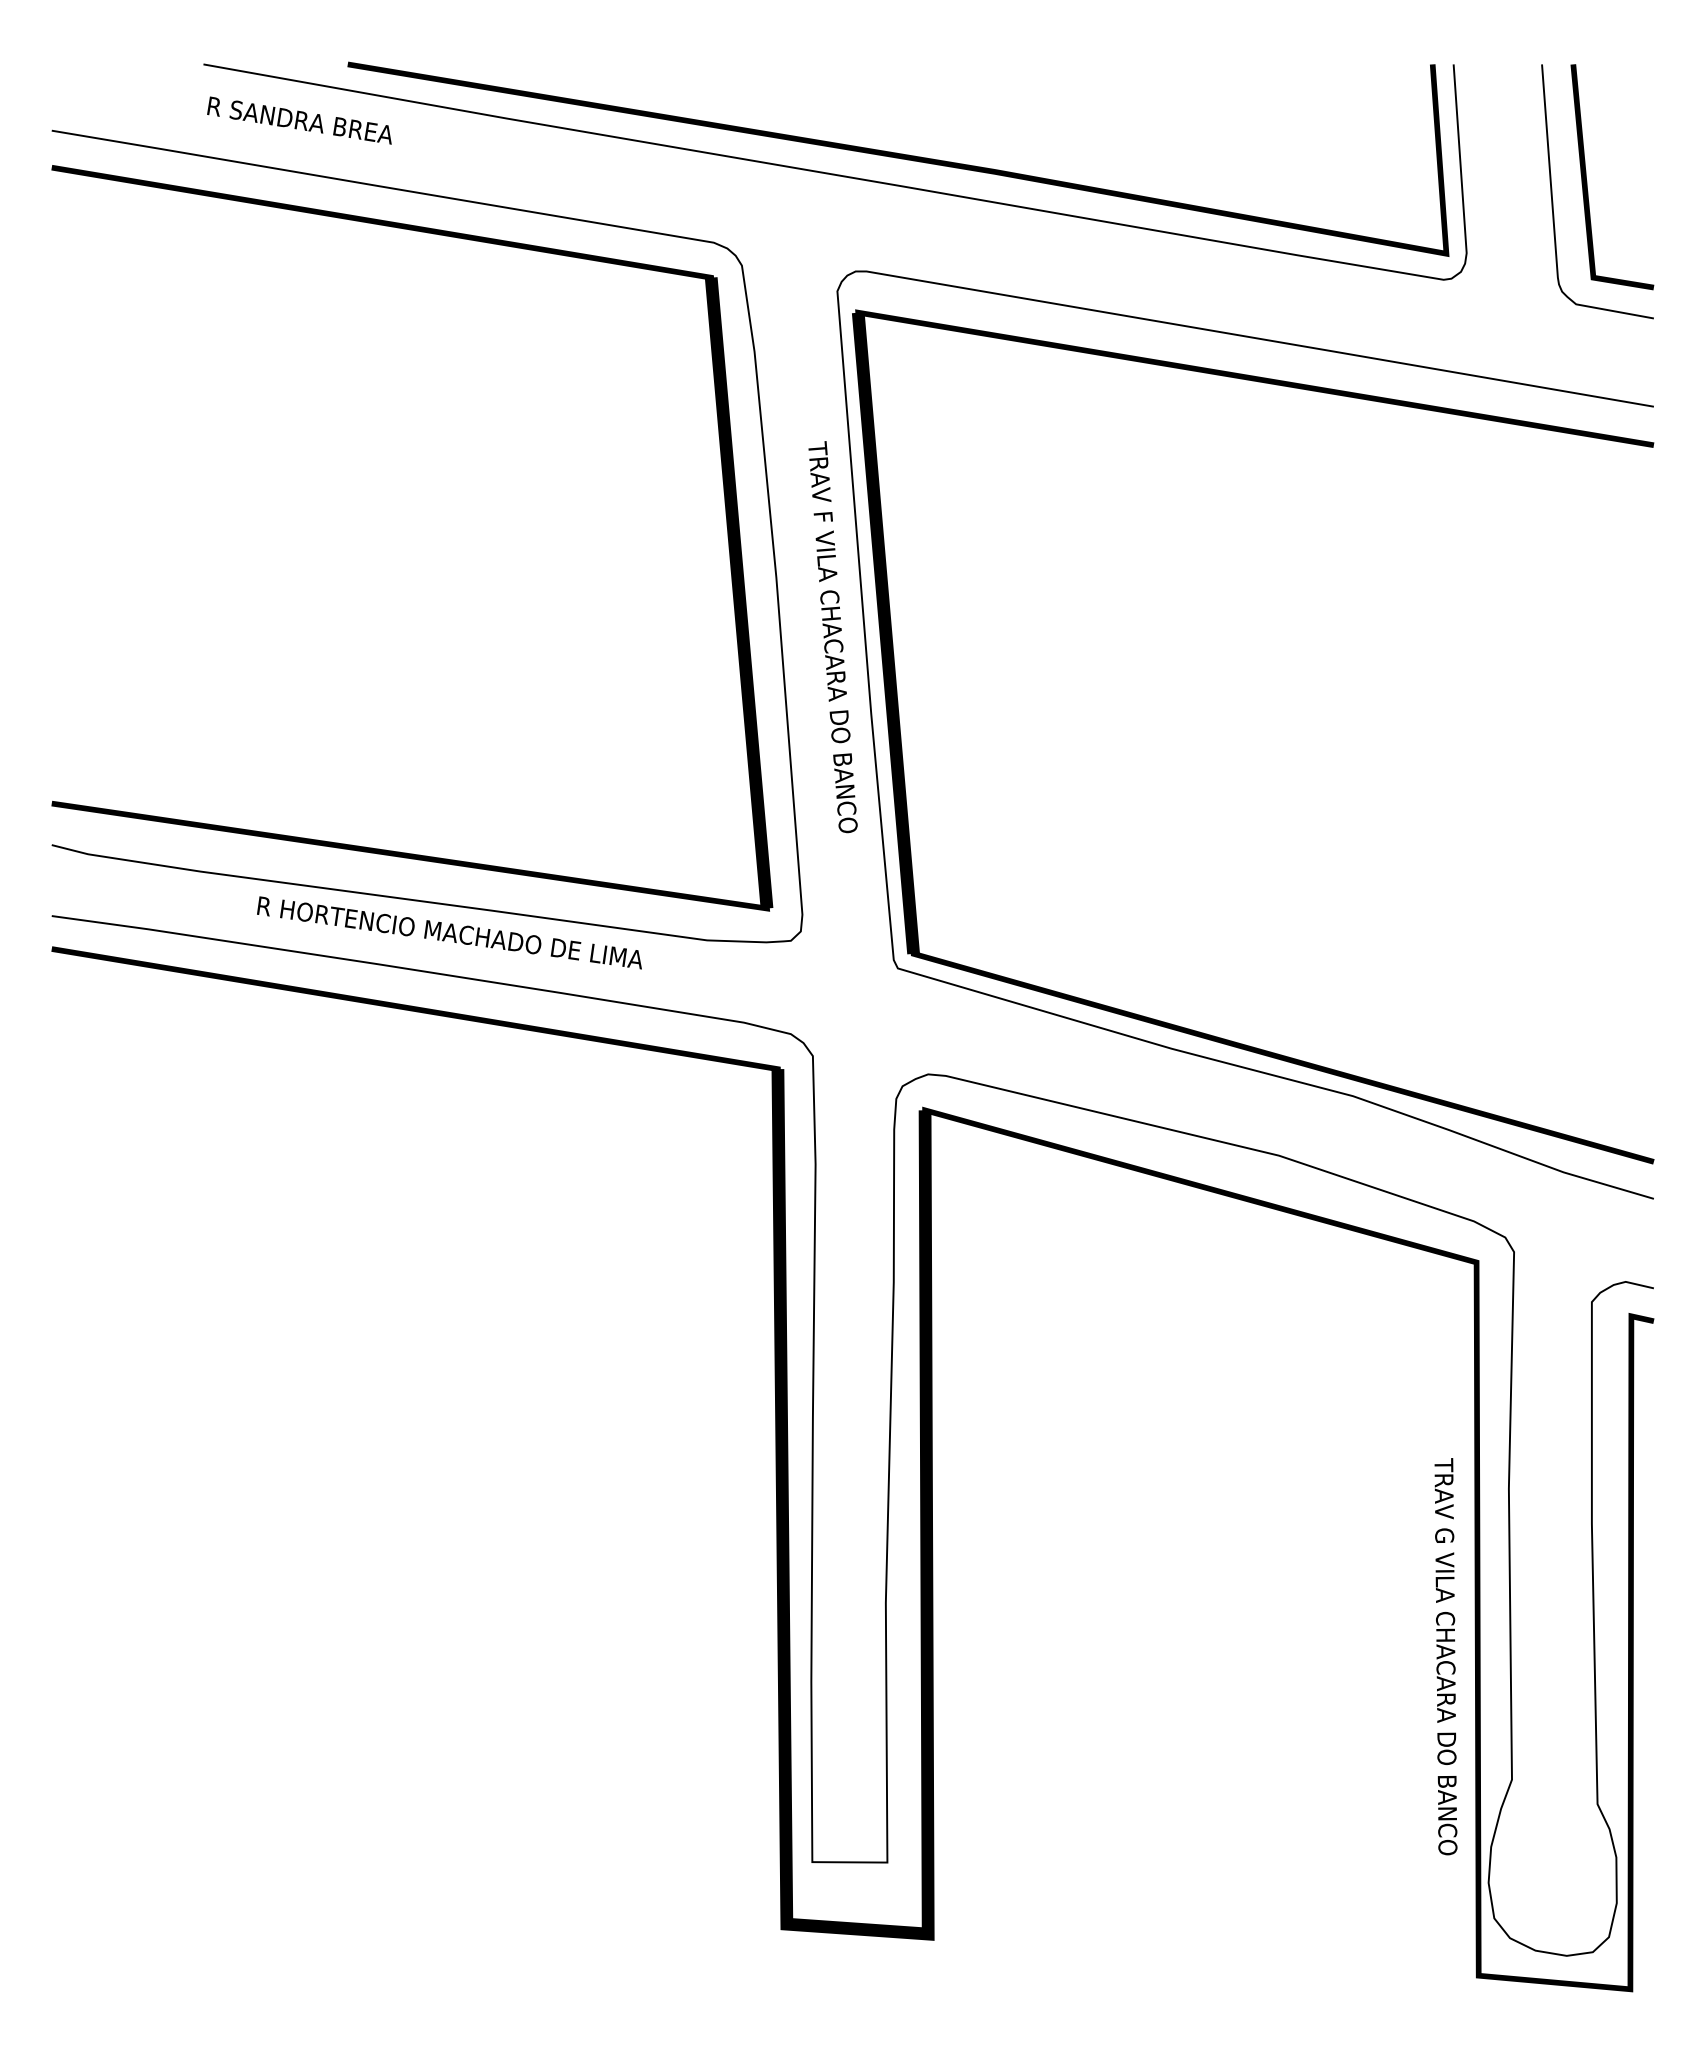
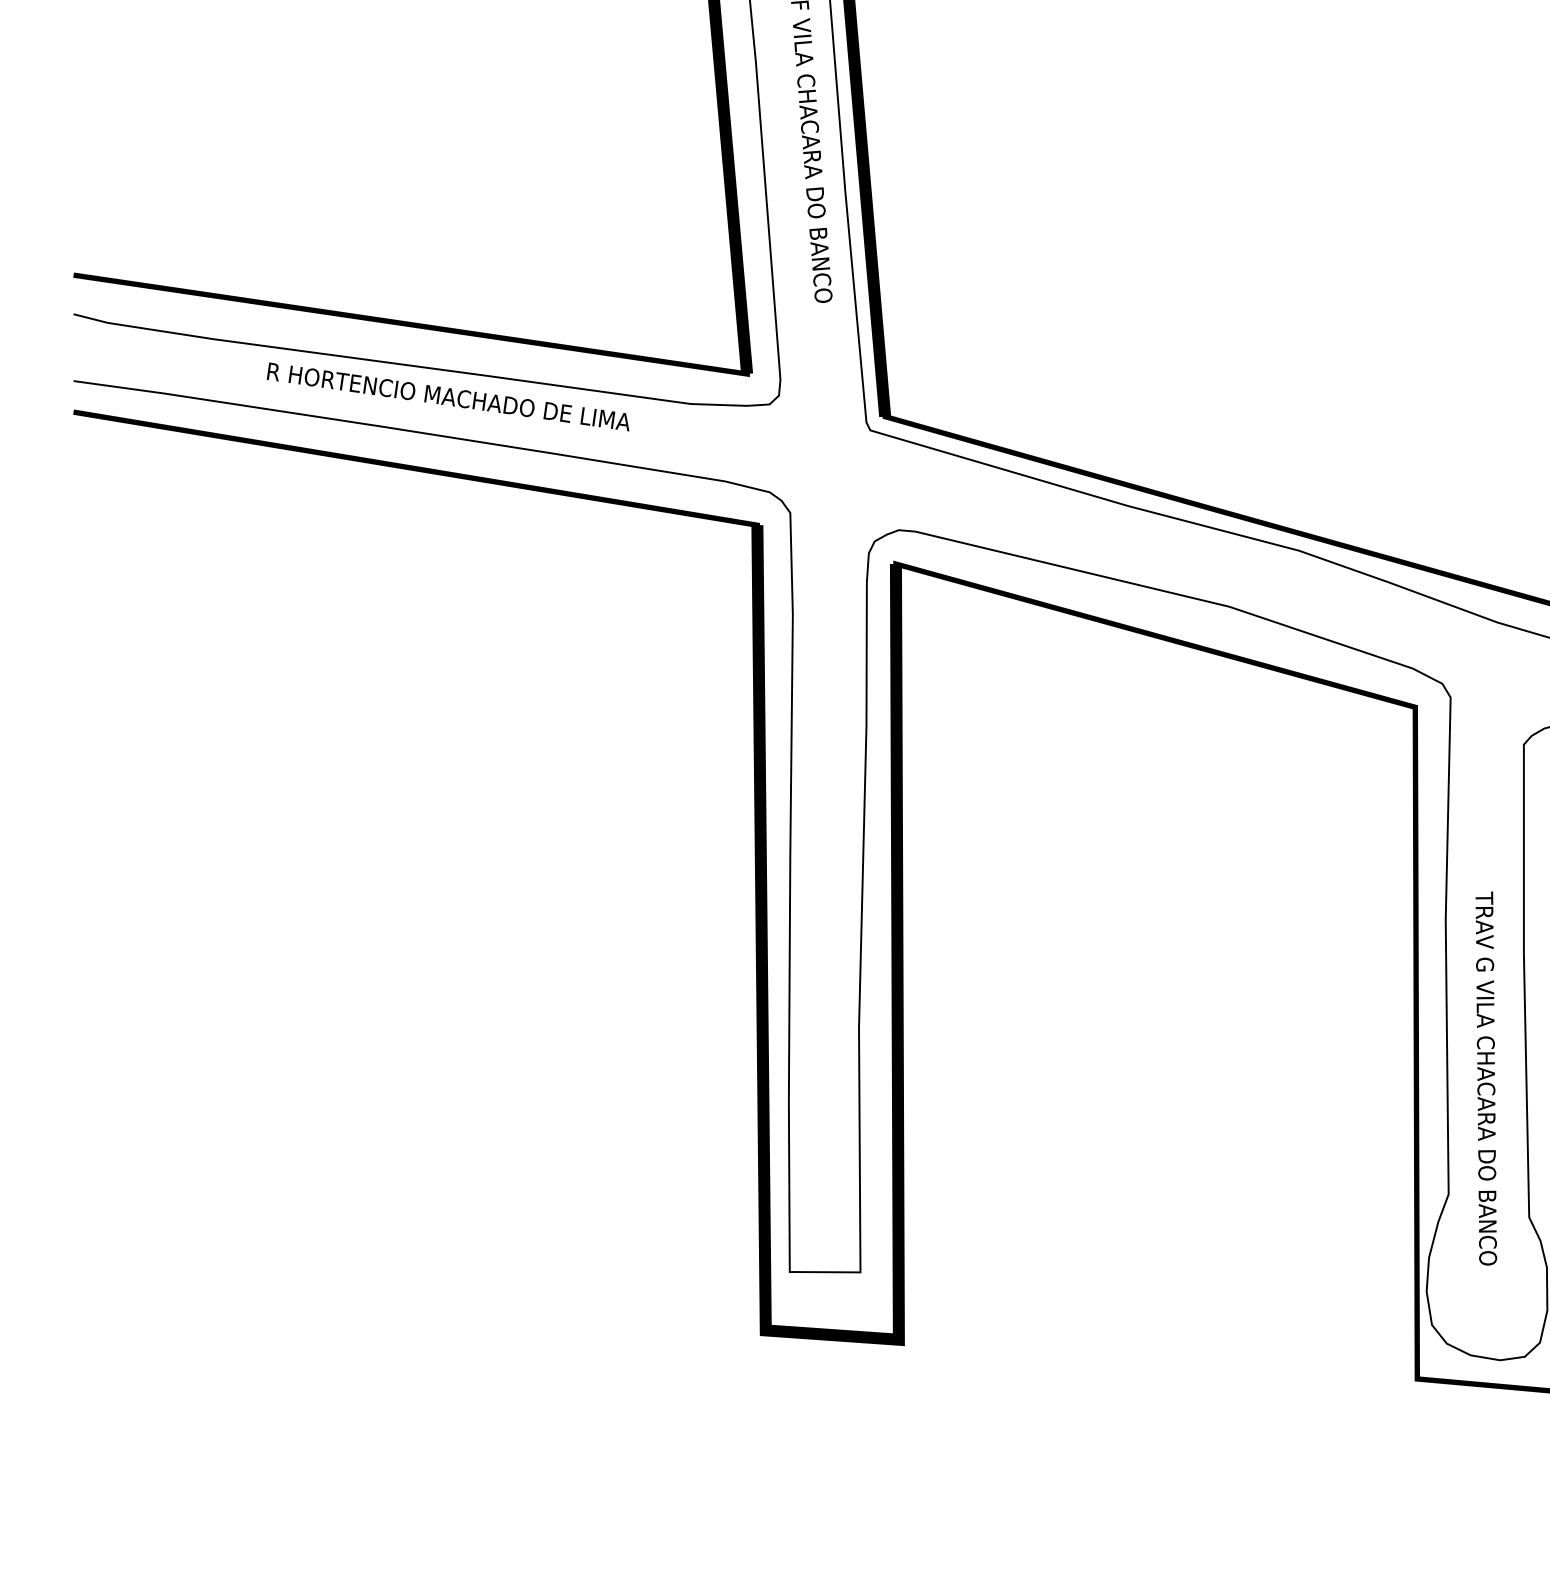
text: (1445, 1656) -> (1485, 1078), moved

